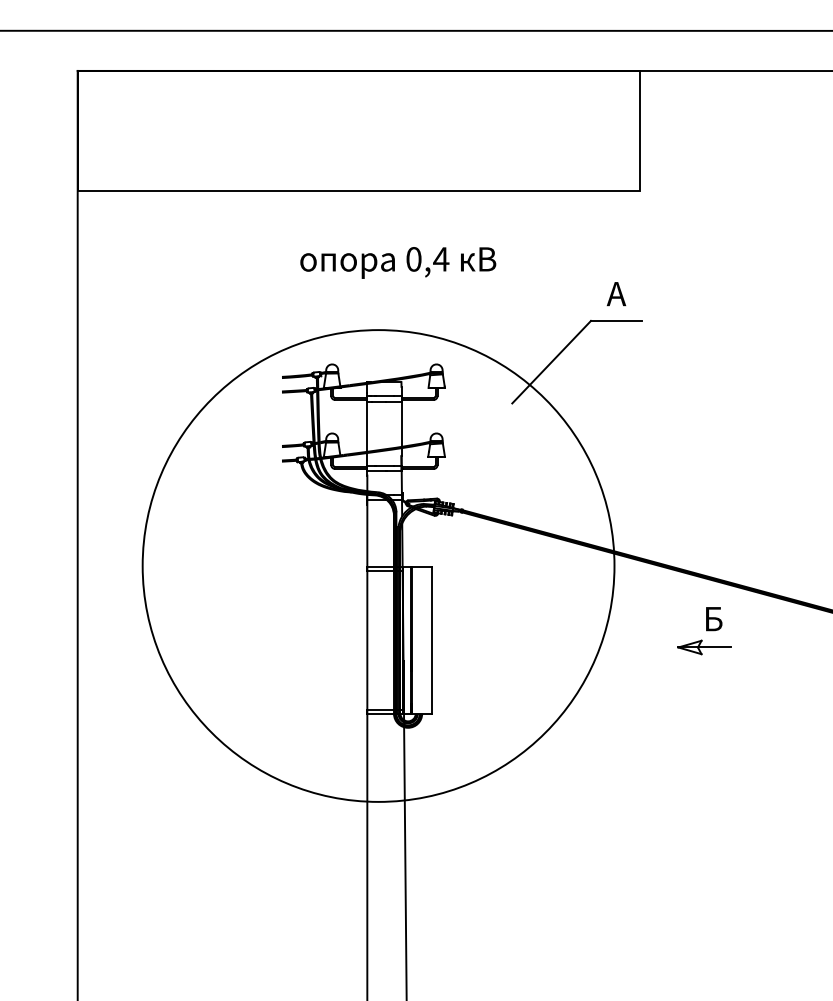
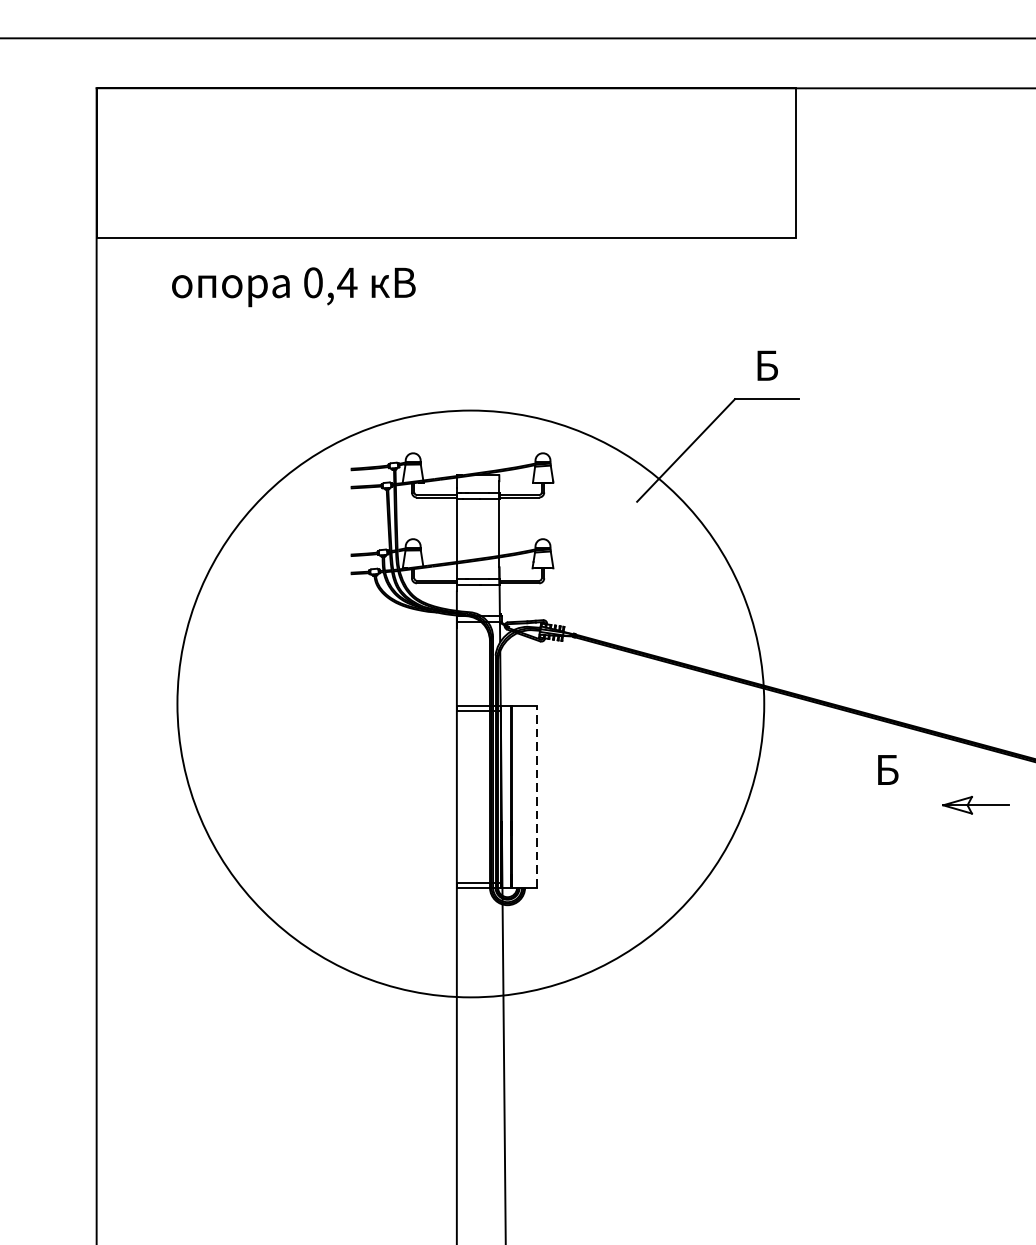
text: (398, 262) -> (294, 286), moved
text: (616, 294) -> (766, 366), А -> Б
line: (431, 640) -> (536, 796), solid -> dashed
part: (704, 647) -> (975, 805), moved

